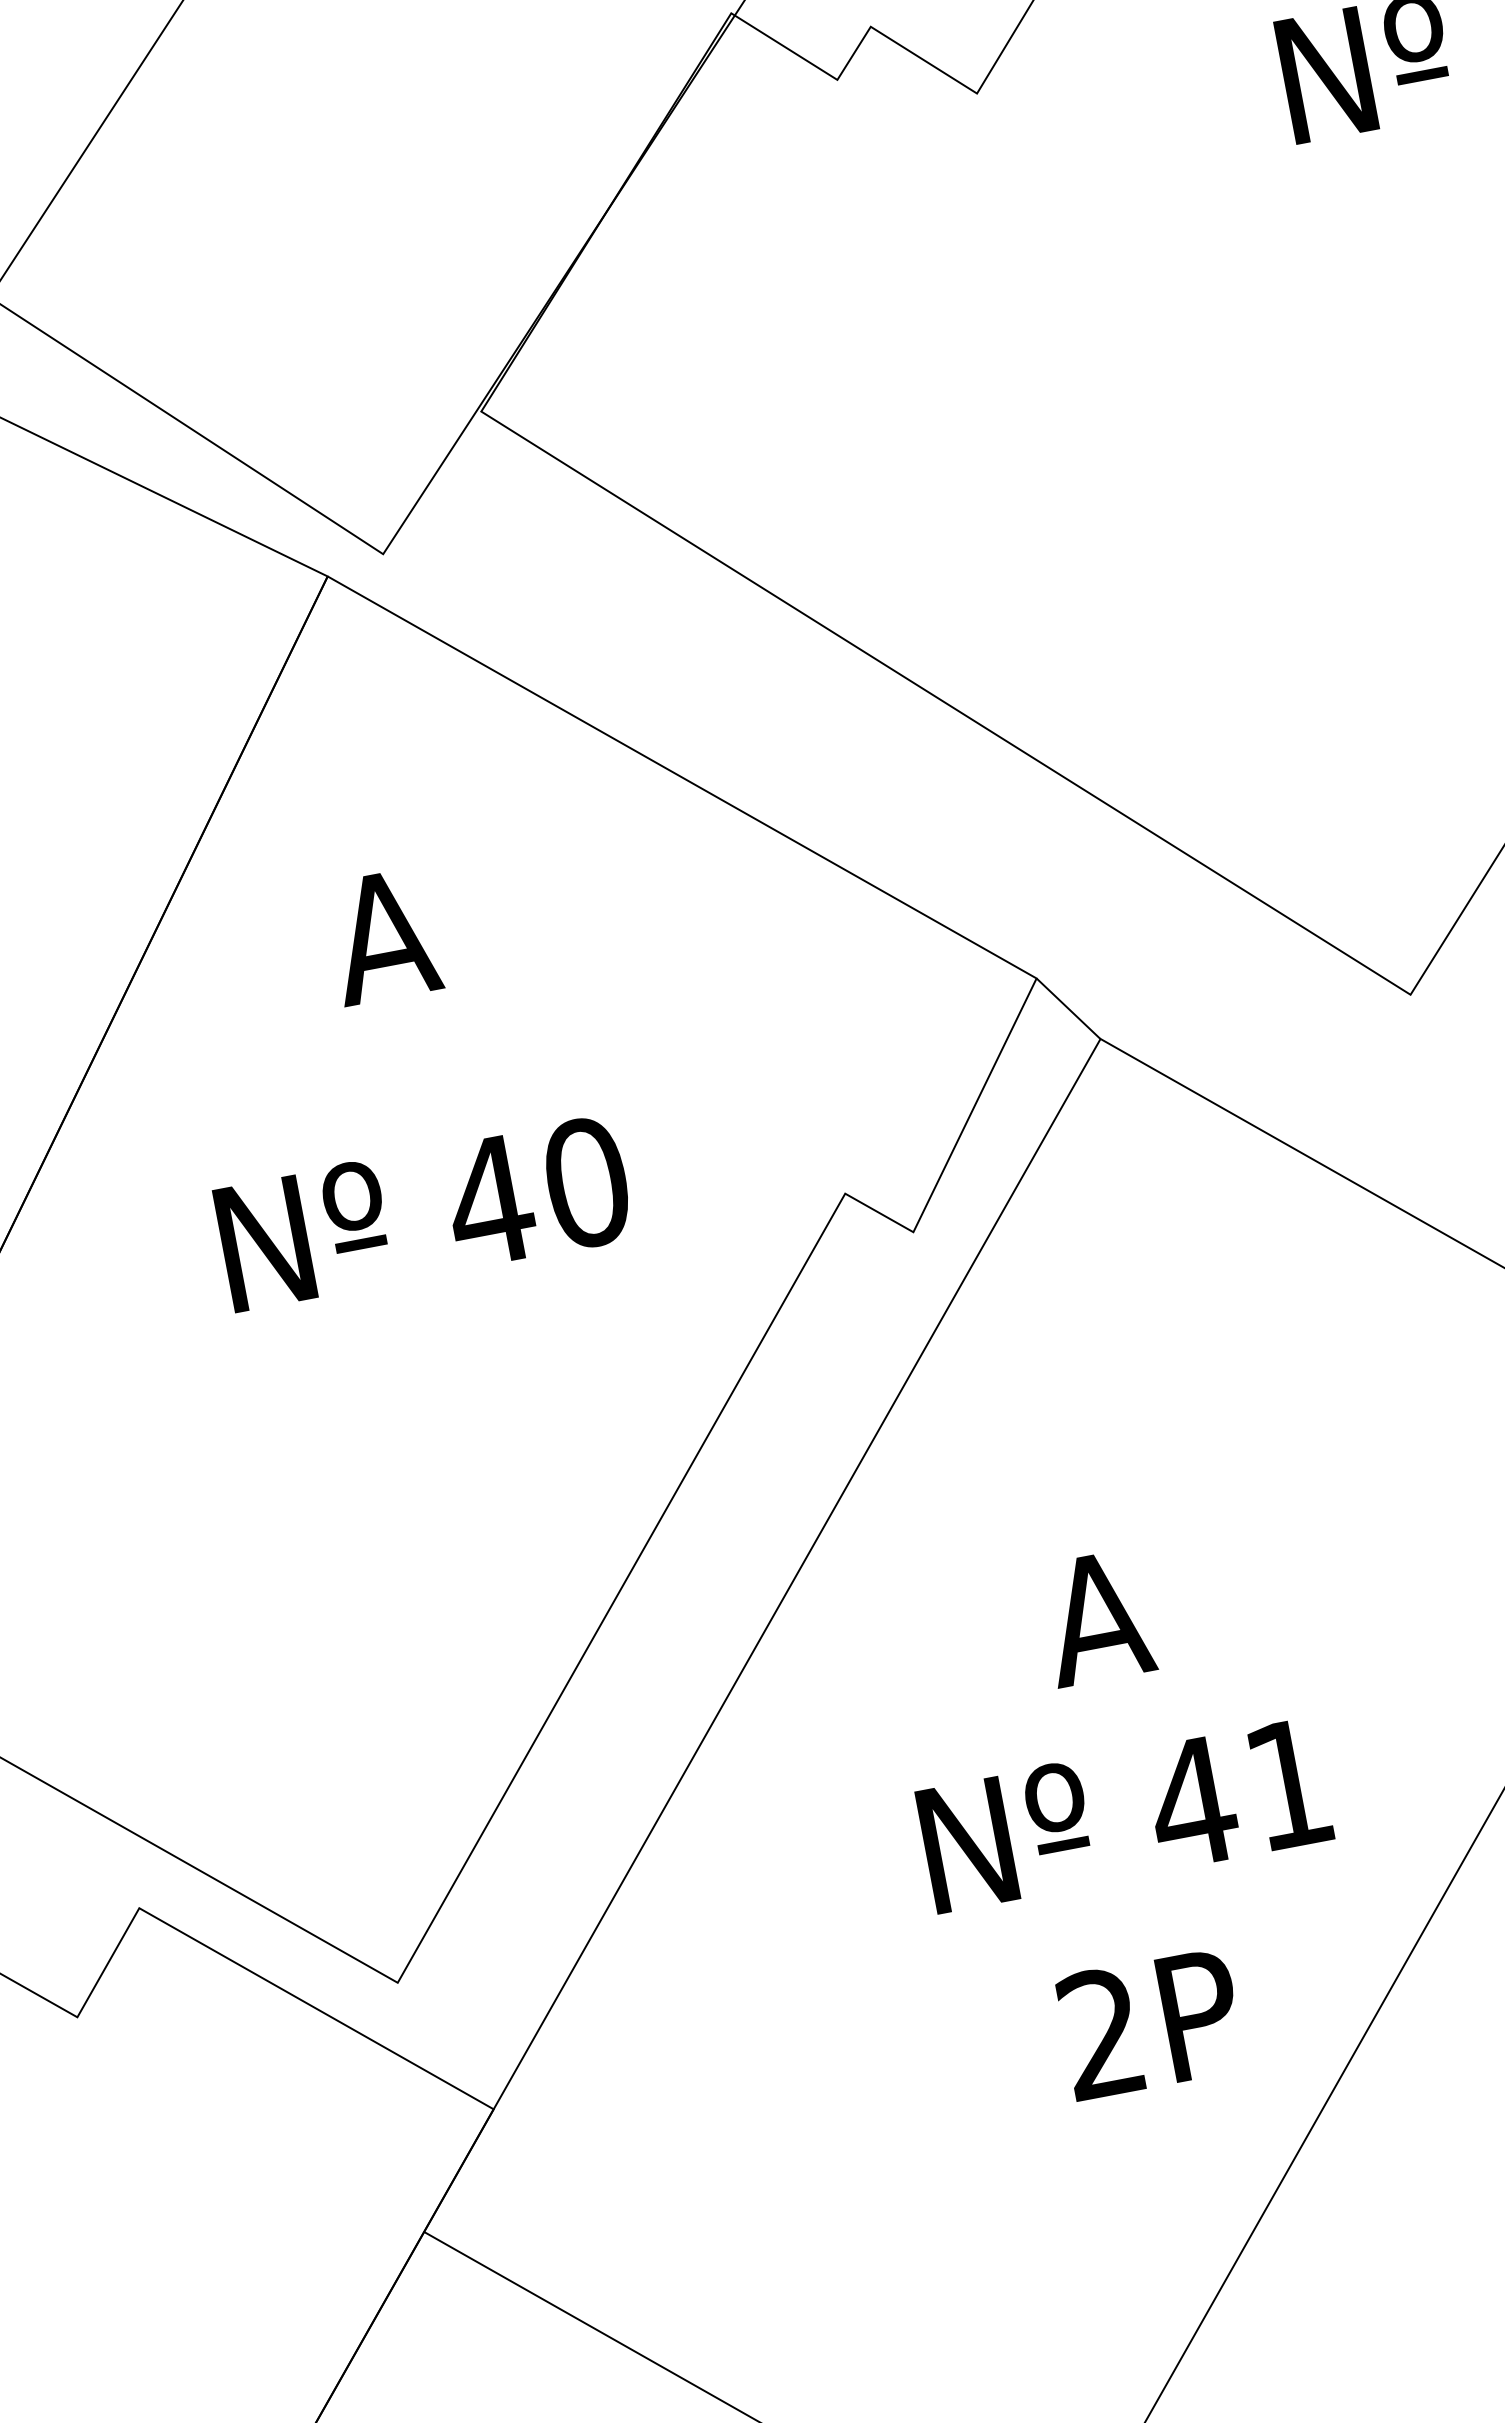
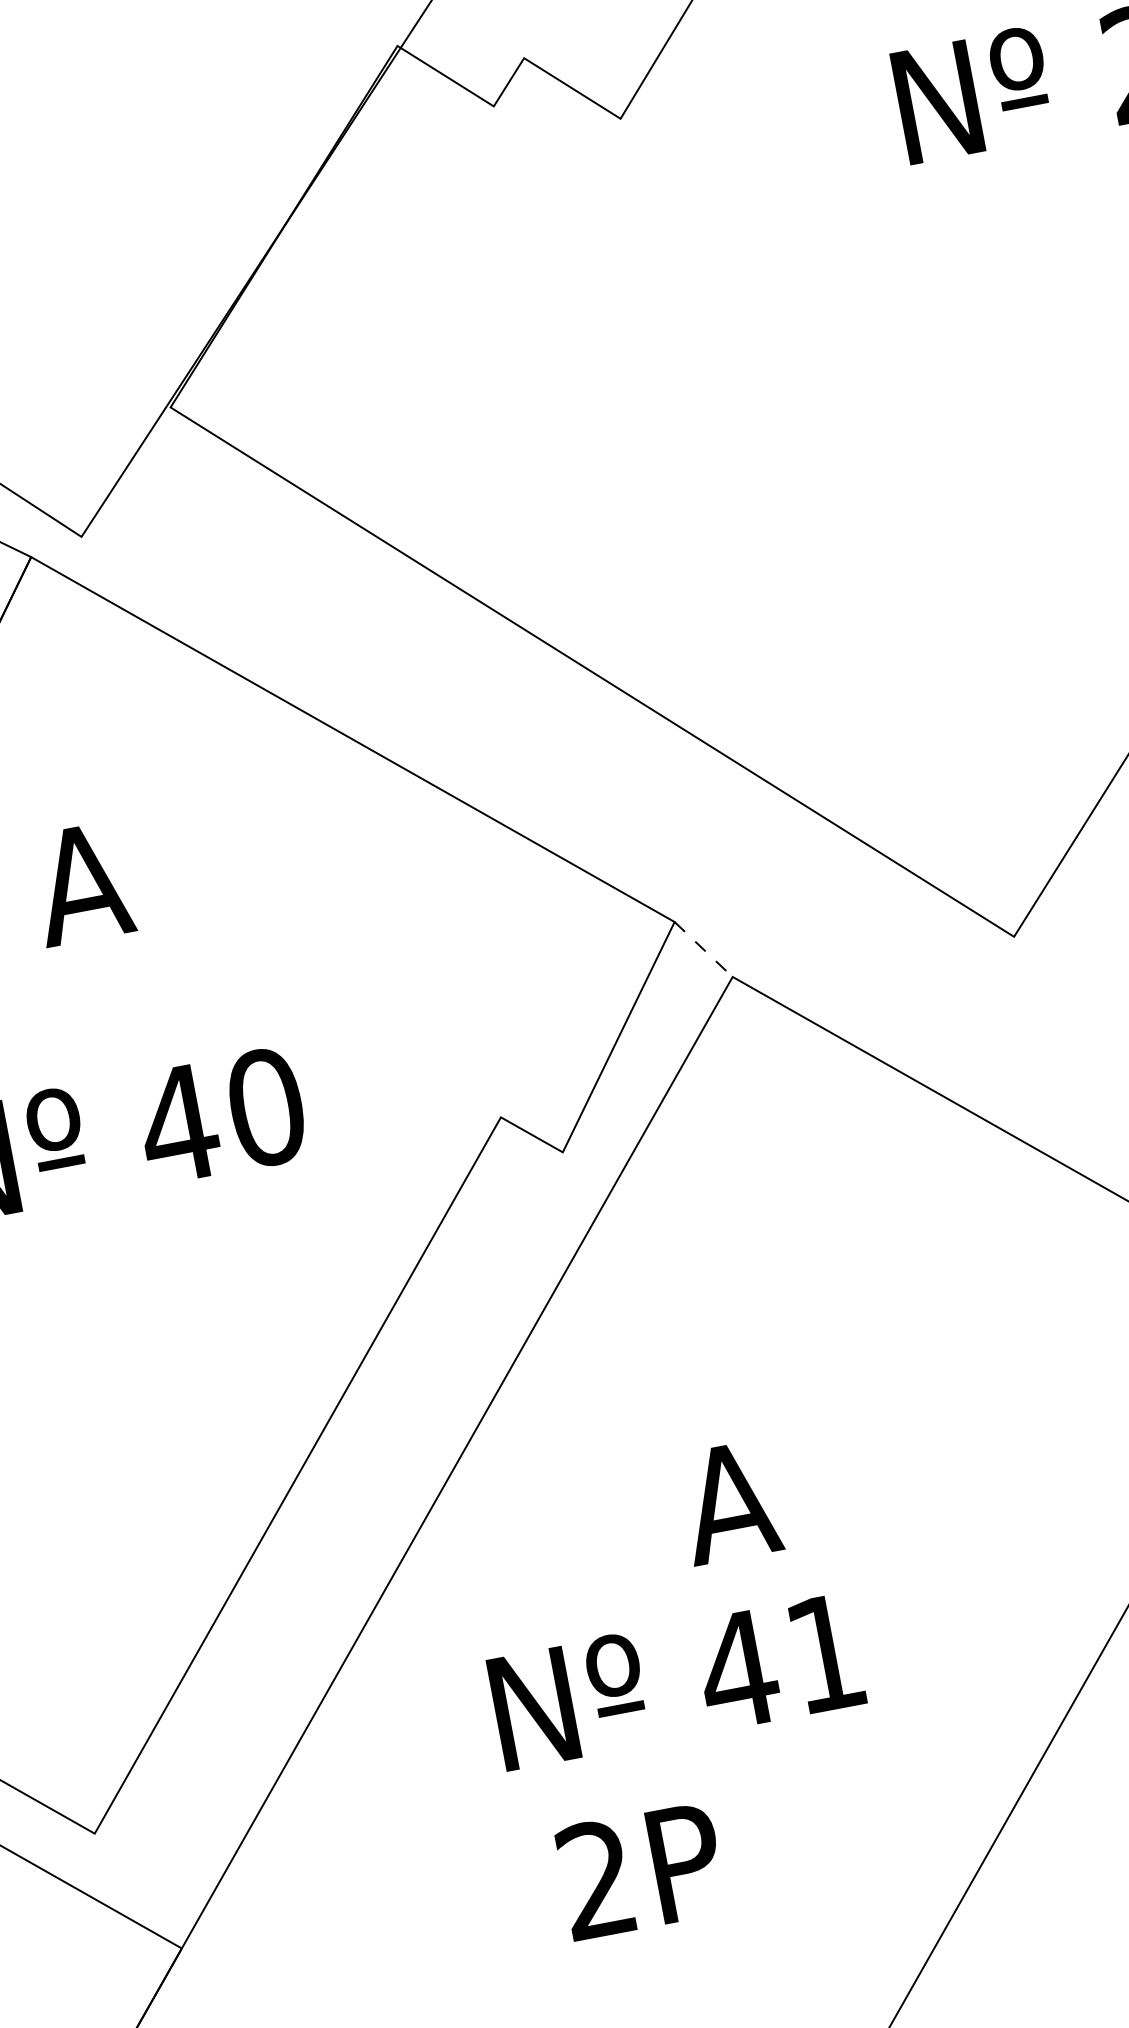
line: (1068, 1009) -> (703, 950), solid -> dashed
text: (1124, 1817) -> (676, 1683), moved
text: (1144, 2026) -> (635, 1873), moved

